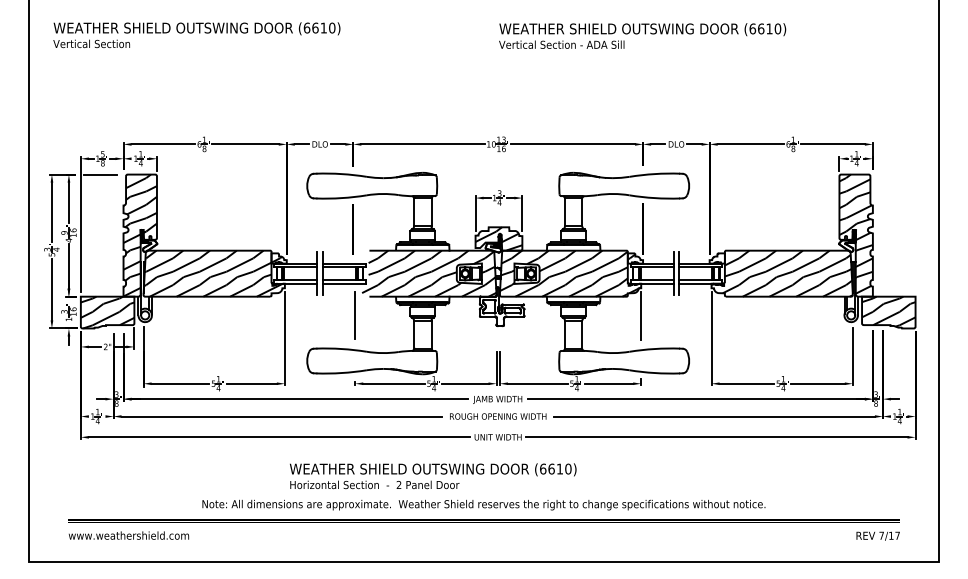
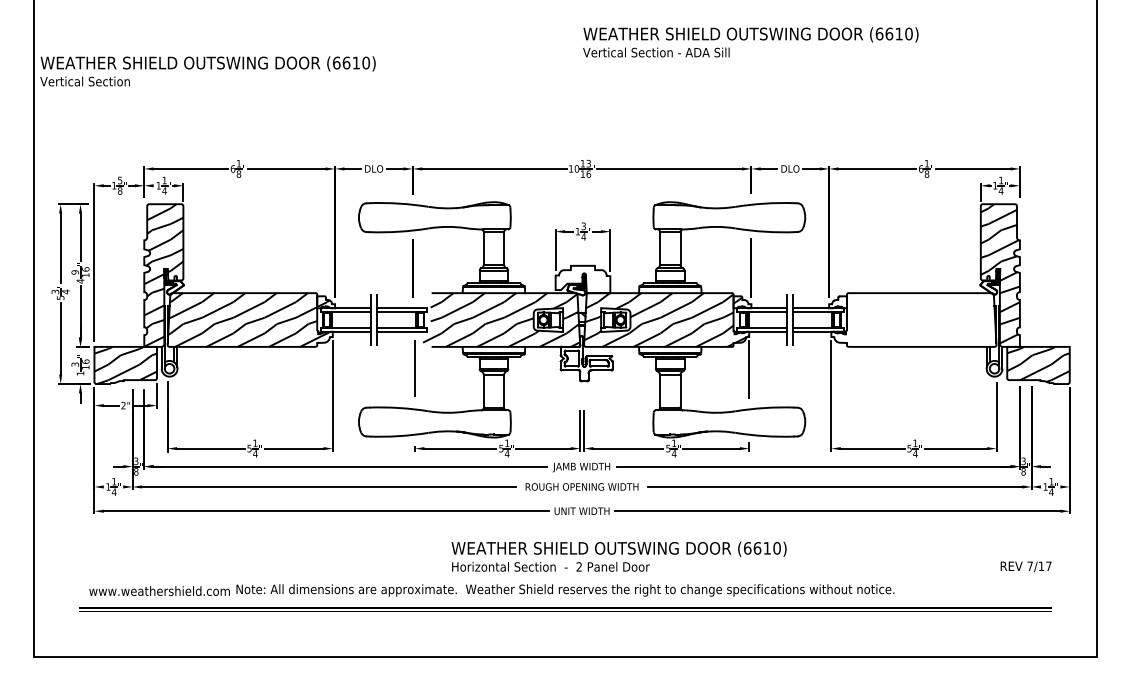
text: (196, 35) -> (207, 71), moved
line: (100, 174) -> (117, 204), removed
hatch: (498, 239) -> (582, 279), removed
hatch: (781, 273) -> (913, 319), removed
text: (432, 476) -> (618, 556), moved
text: (128, 535) -> (159, 590), moved
text: (877, 535) -> (1025, 566), moved

